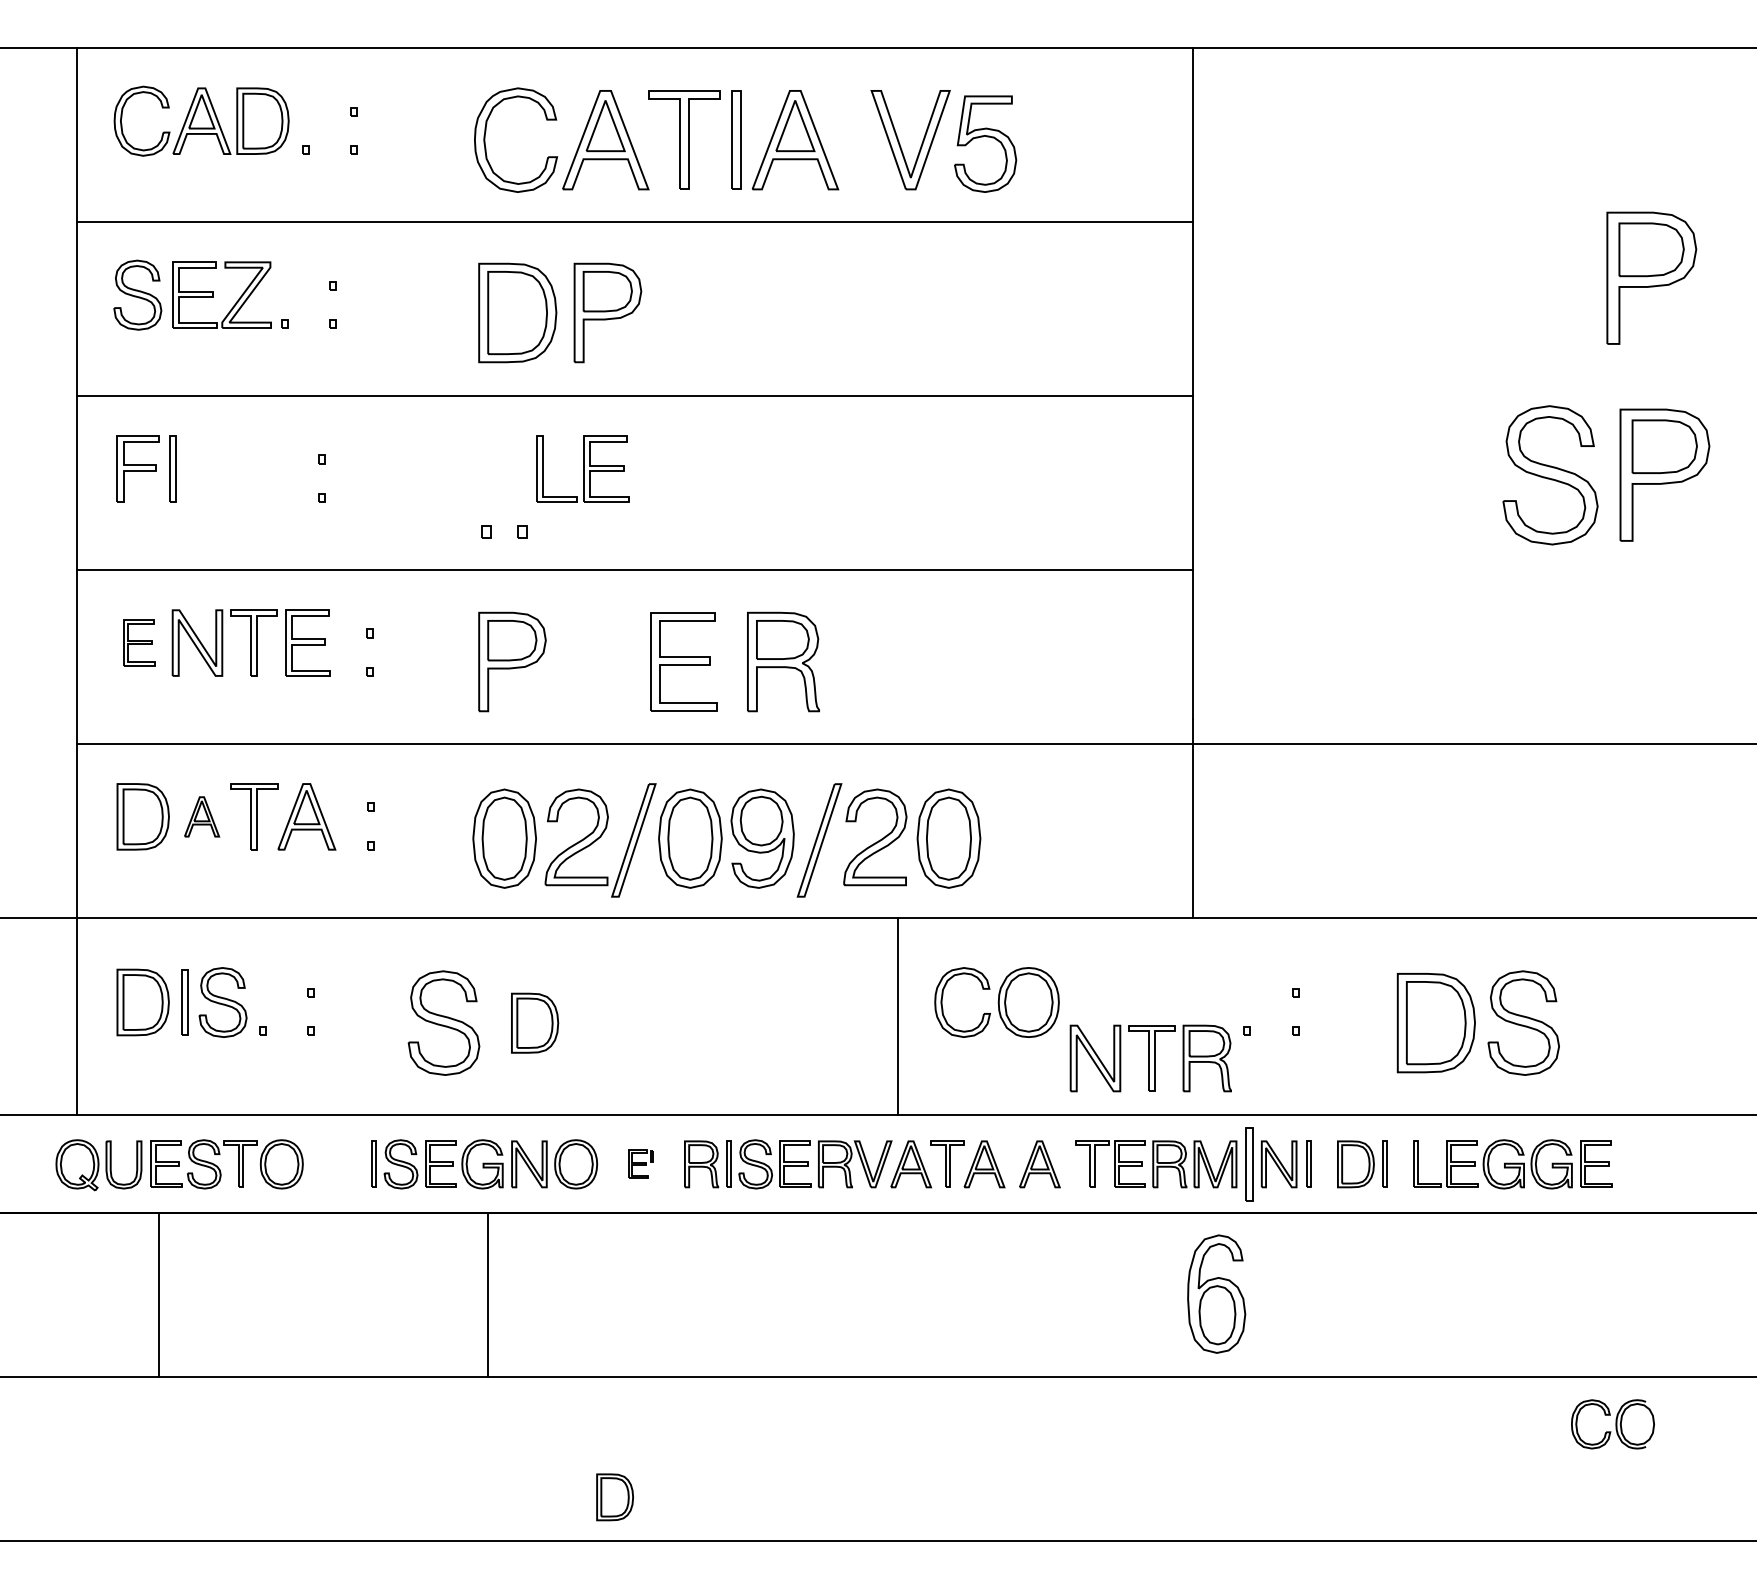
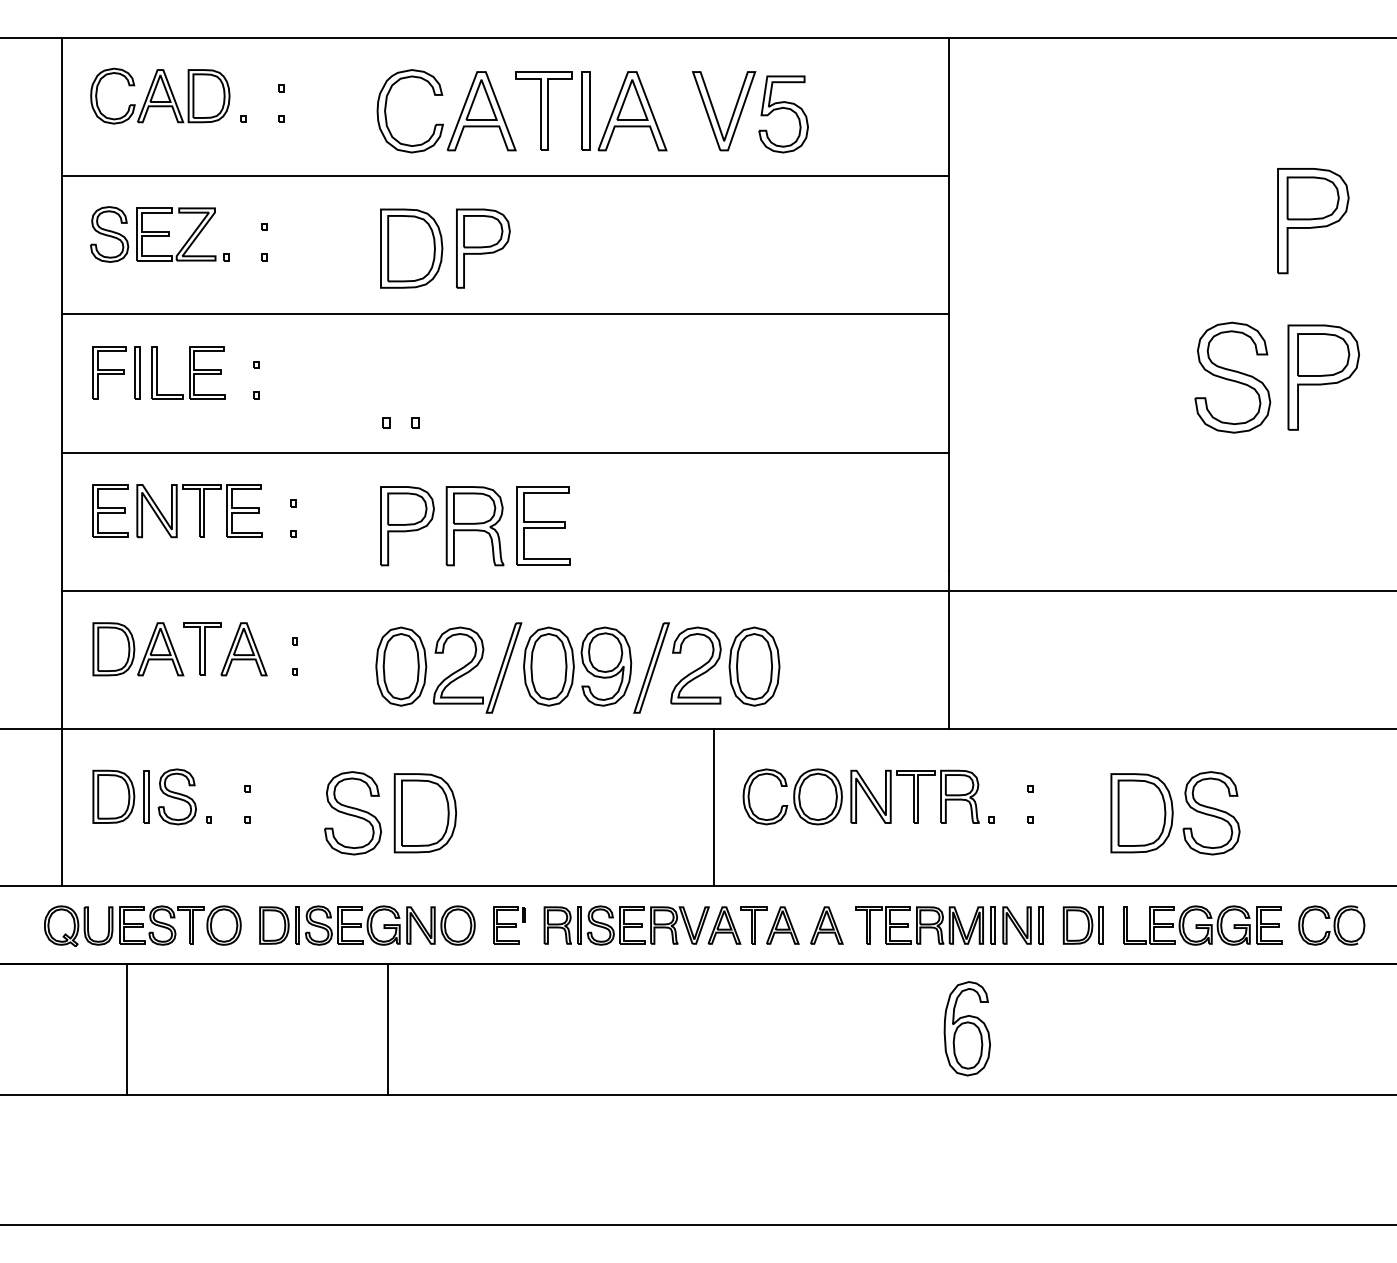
part: (582, 468) -> (188, 372), moved
part: (139, 642) -> (110, 510), size x1.43
part: (783, 661) -> (475, 525), moved
part: (201, 816) -> (160, 648), size x1.67
part: (534, 1023) -> (424, 813), size x1.67
part: (1150, 1058) -> (914, 796), moved
part: (640, 1163) -> (509, 924), size x1.67
part: (1248, 1163) -> (992, 924), size x0.62
part: (1612, 1424) -> (1331, 925), moved
part: (614, 1497) -> (273, 925), moved

